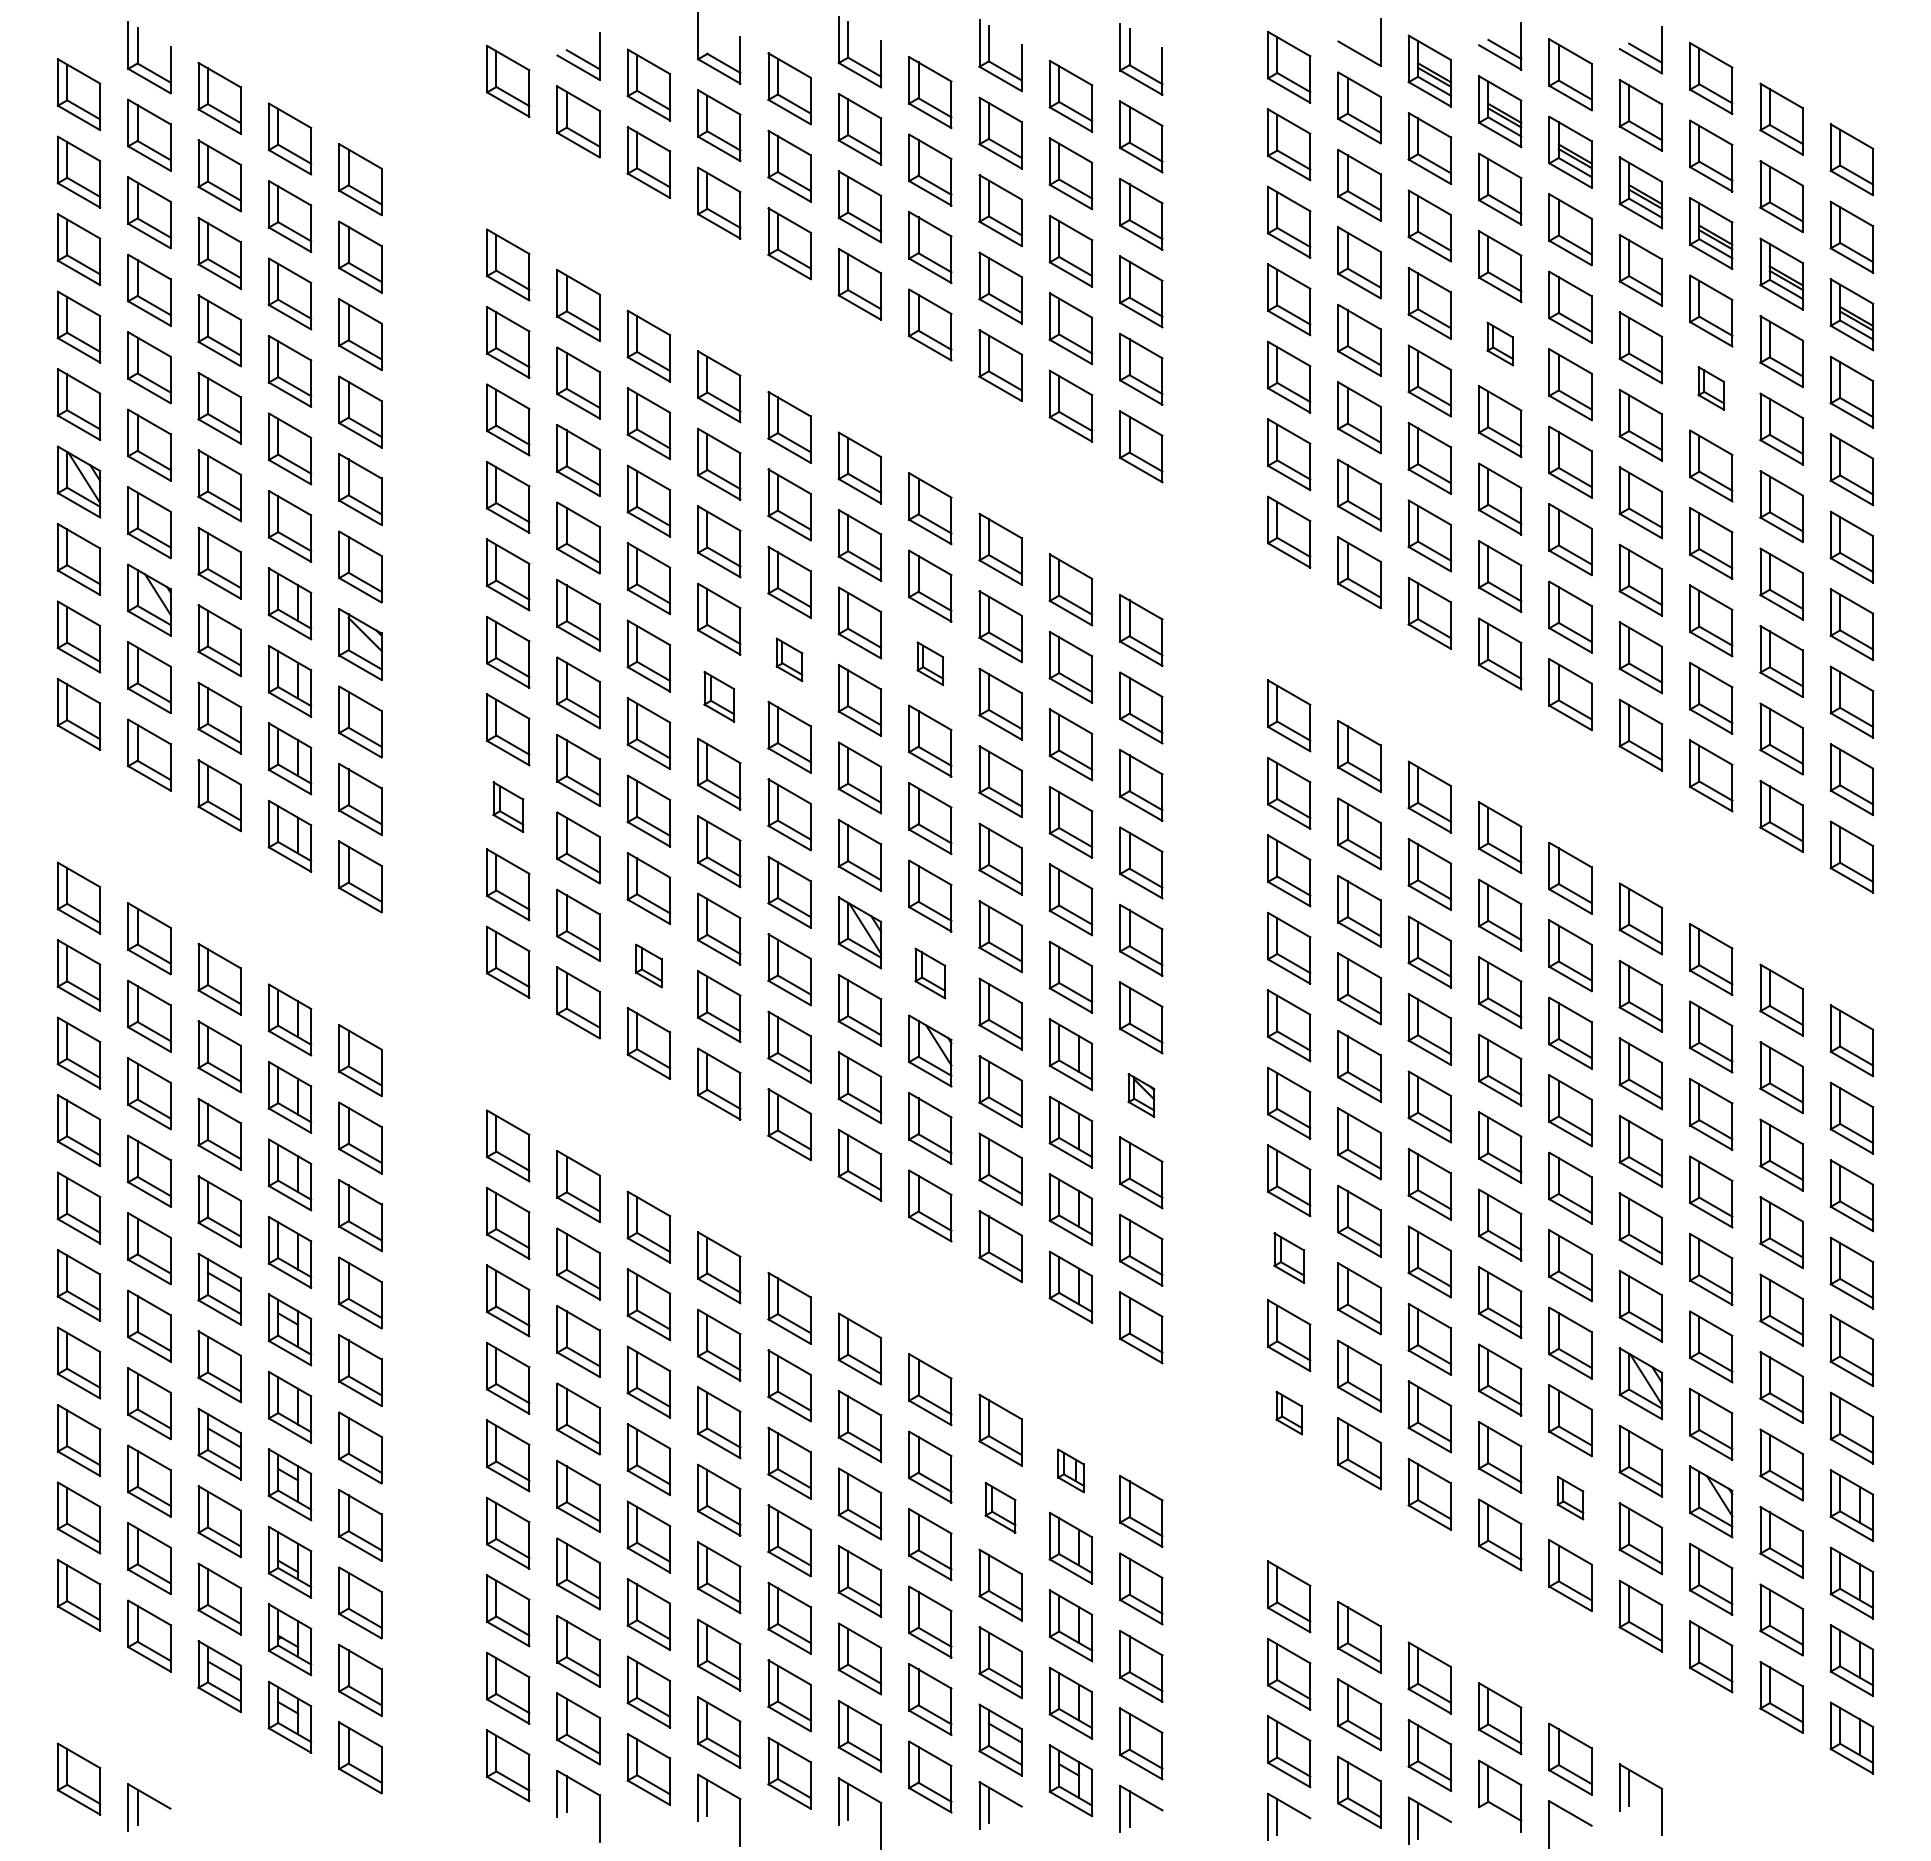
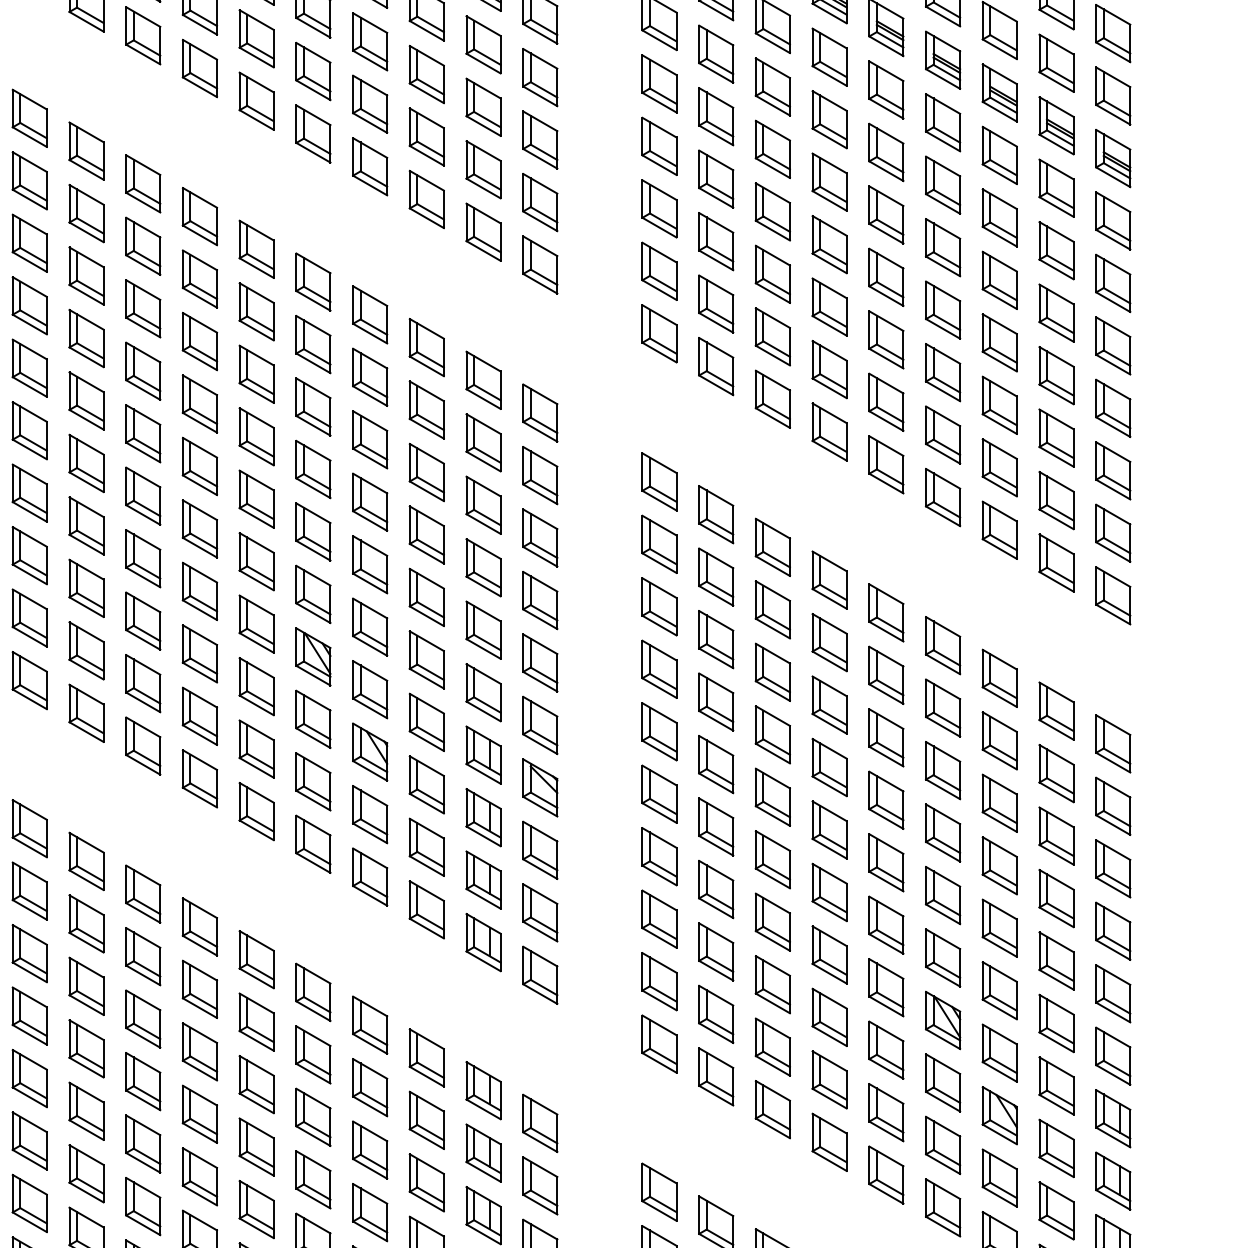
part: (1500, 343) -> (829, 181), size x1.67
part: (1711, 388) -> (1000, 217), size x1.67
part: (789, 659) -> (256, 436), size x1.67
part: (930, 663) -> (370, 439), size x1.67
part: (719, 696) -> (200, 466), size x1.43
part: (508, 806) -> (30, 554), size x1.43
part: (648, 965) -> (142, 683), size x1.67
part: (930, 973) -> (370, 689), size x1.43
part: (1141, 1095) -> (540, 788), size x1.67
part: (1289, 1257) -> (659, 918), size x1.43
part: (1289, 1412) -> (659, 1043), size x1.67
part: (1070, 1470) -> (483, 1090), size x1.67
part: (1570, 1497) -> (886, 1112), size x1.67
part: (1000, 1507) -> (426, 1120), size x1.43

